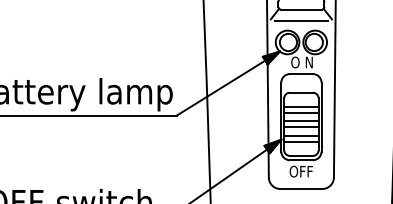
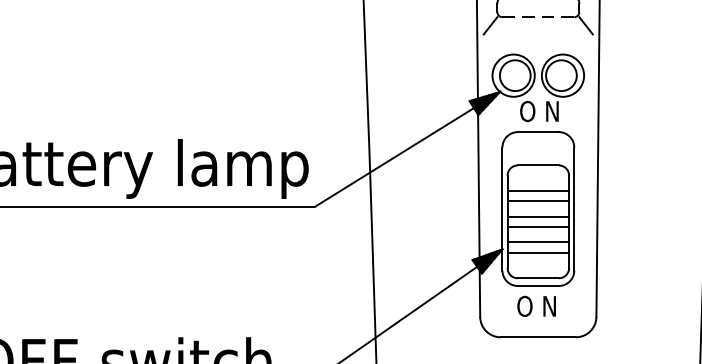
line: (301, 9) -> (538, 16), solid -> dashed
line: (301, 21) -> (538, 38), removed
text: (306, 171) -> (547, 306), OFF -> O N

